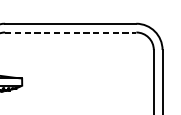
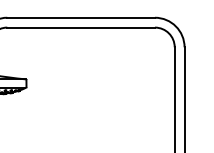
line: (71, 32) -> (81, 27), dashed -> solid

